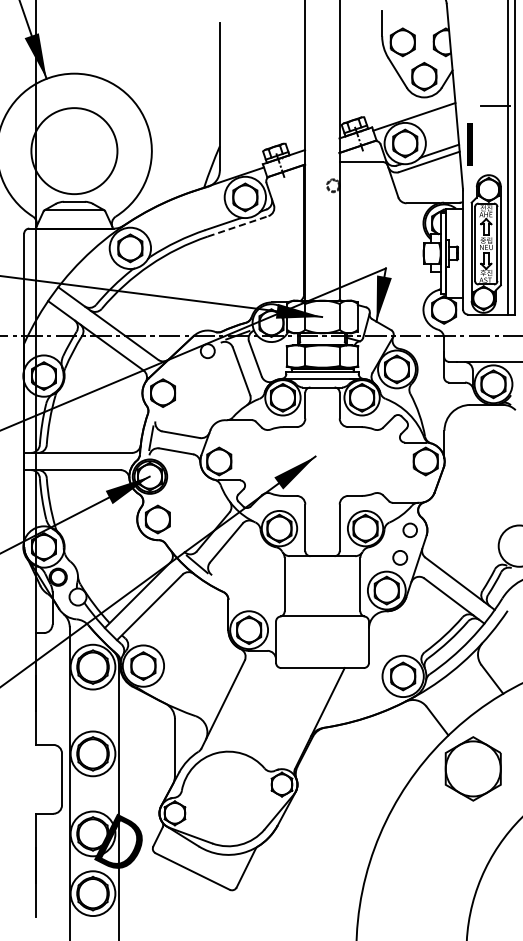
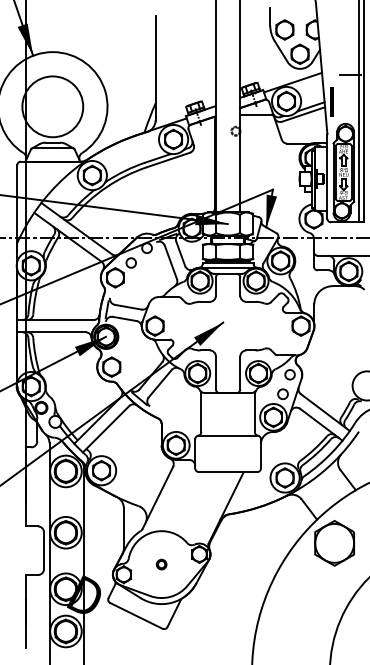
line: (238, 226) -> (168, 160), dashed -> solid
circle: (185, 371) -> (131, 262), added
part: (228, 798) -> (161, 564), added

